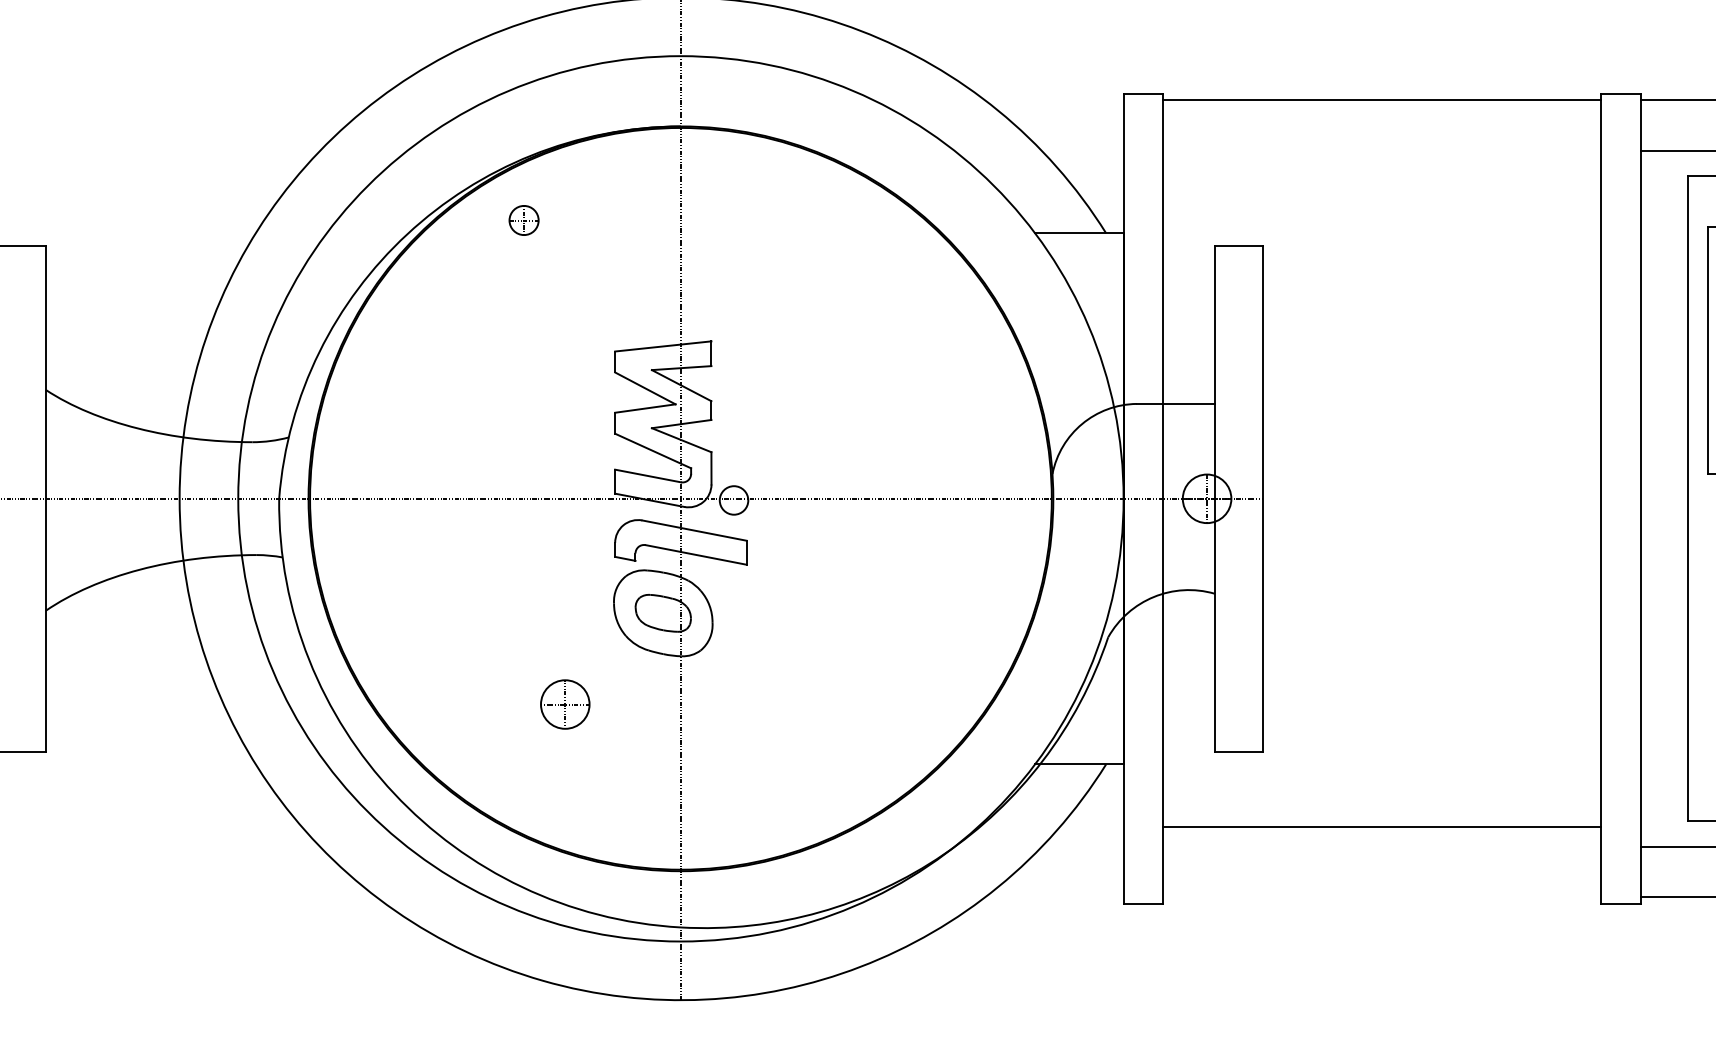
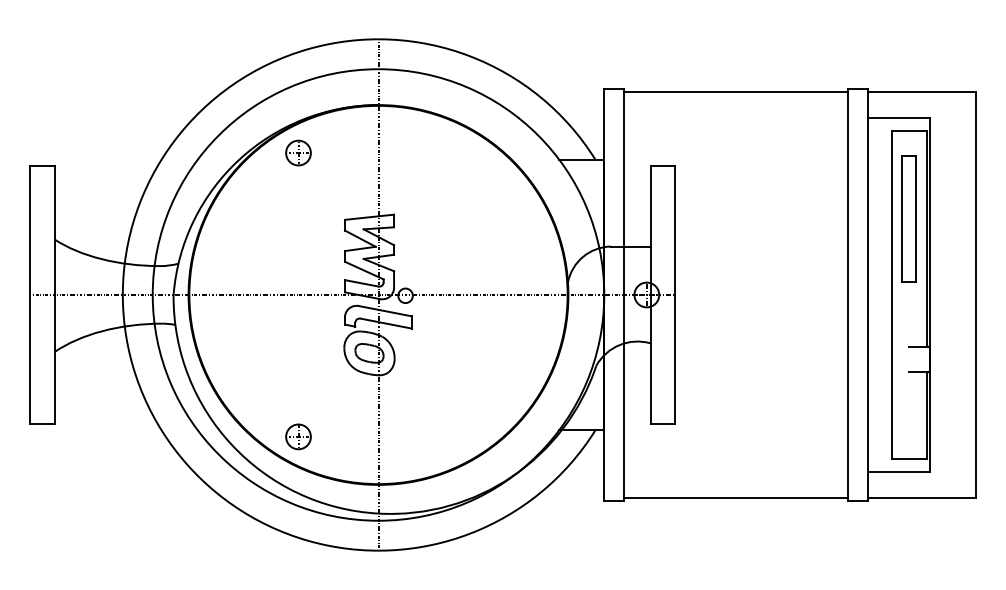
part: (524, 219) -> (298, 152), size x1.67
part: (565, 703) -> (298, 436), moved
line: (1380, 827) -> (735, 498), moved

